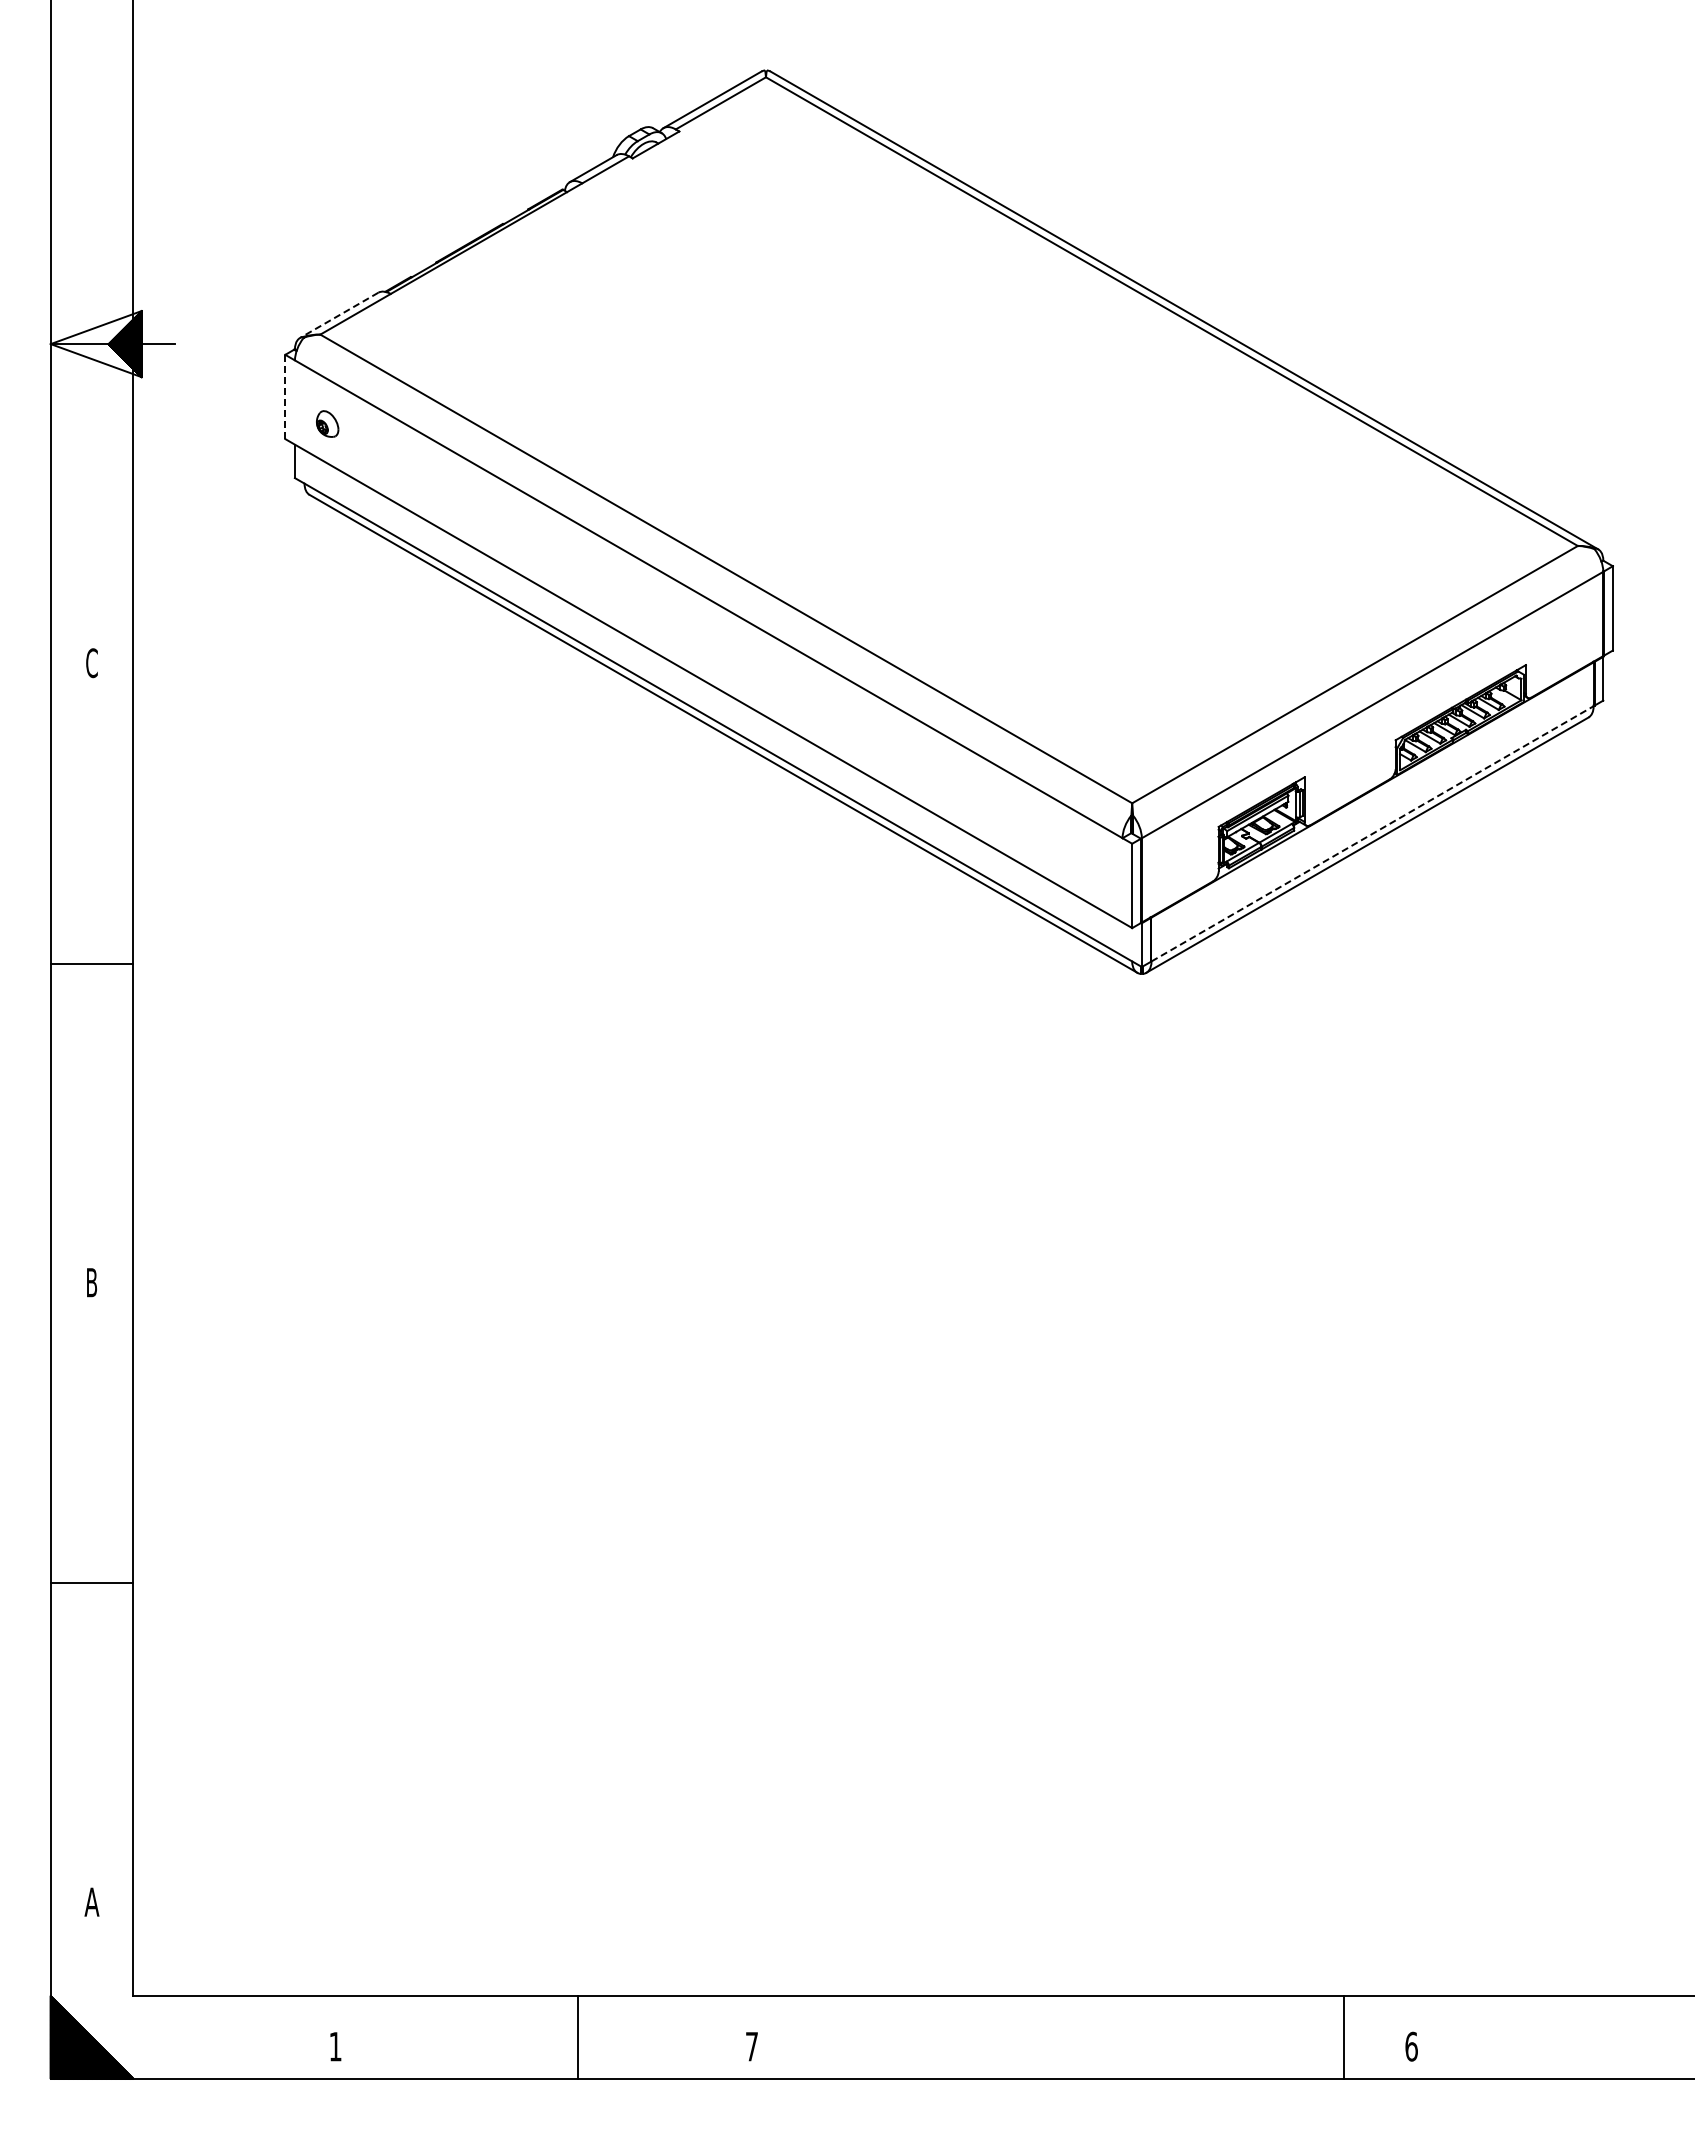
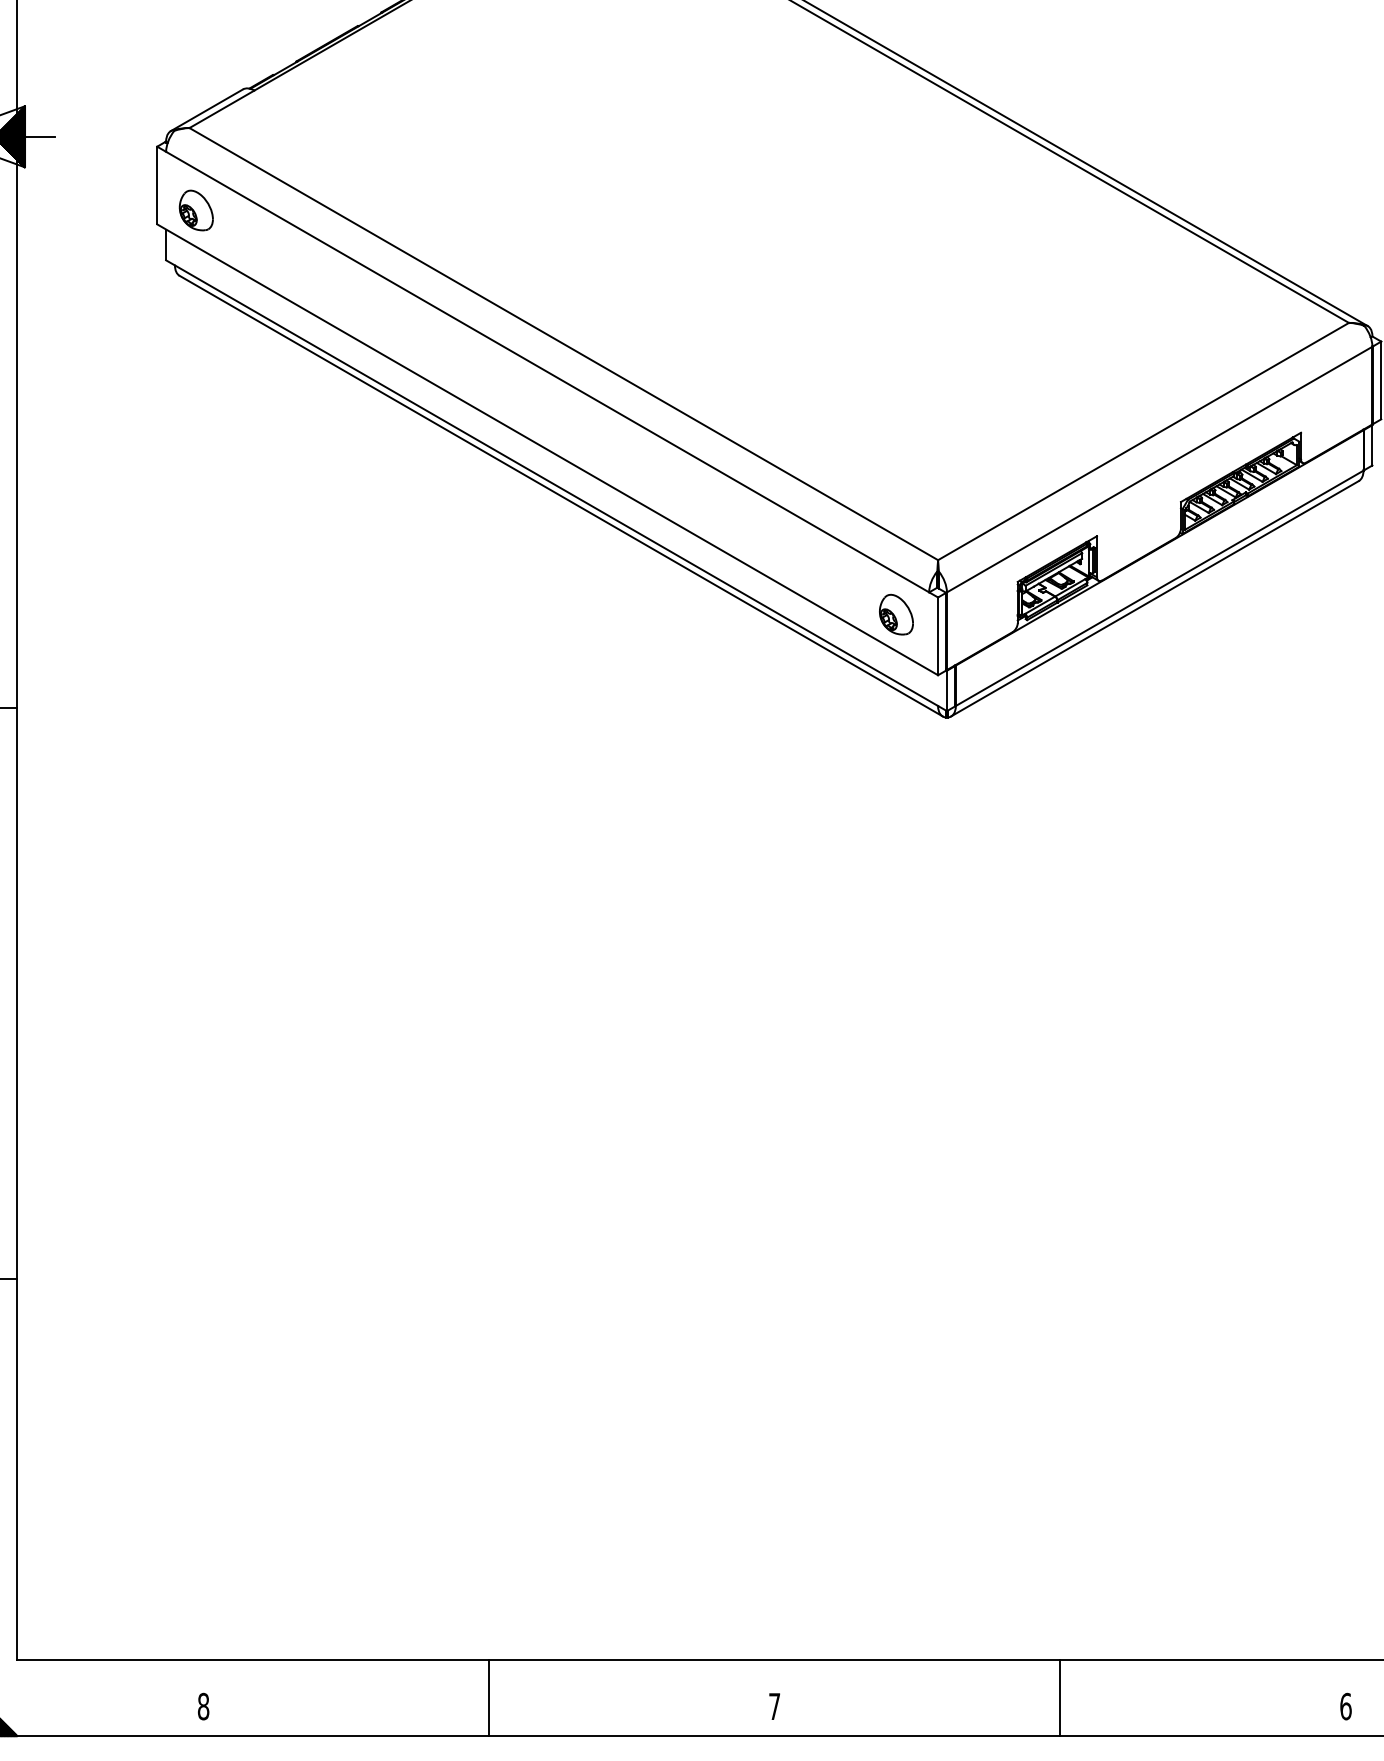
line: (338, 315) -> (206, 110), dashed -> solid
line: (285, 397) -> (157, 186), dashed -> solid
part: (327, 423) -> (196, 210), size x1.67
line: (1372, 833) -> (1159, 588), dashed -> solid
part: (1086, 862) -> (895, 614), added
line: (578, 2037) -> (489, 1698), moved
line: (1343, 2037) -> (1060, 1698), moved
text: (335, 2046) -> (203, 1706), 1 -> 8
text: (751, 2046) -> (774, 1706), moved
text: (1411, 2046) -> (1345, 1706), moved

